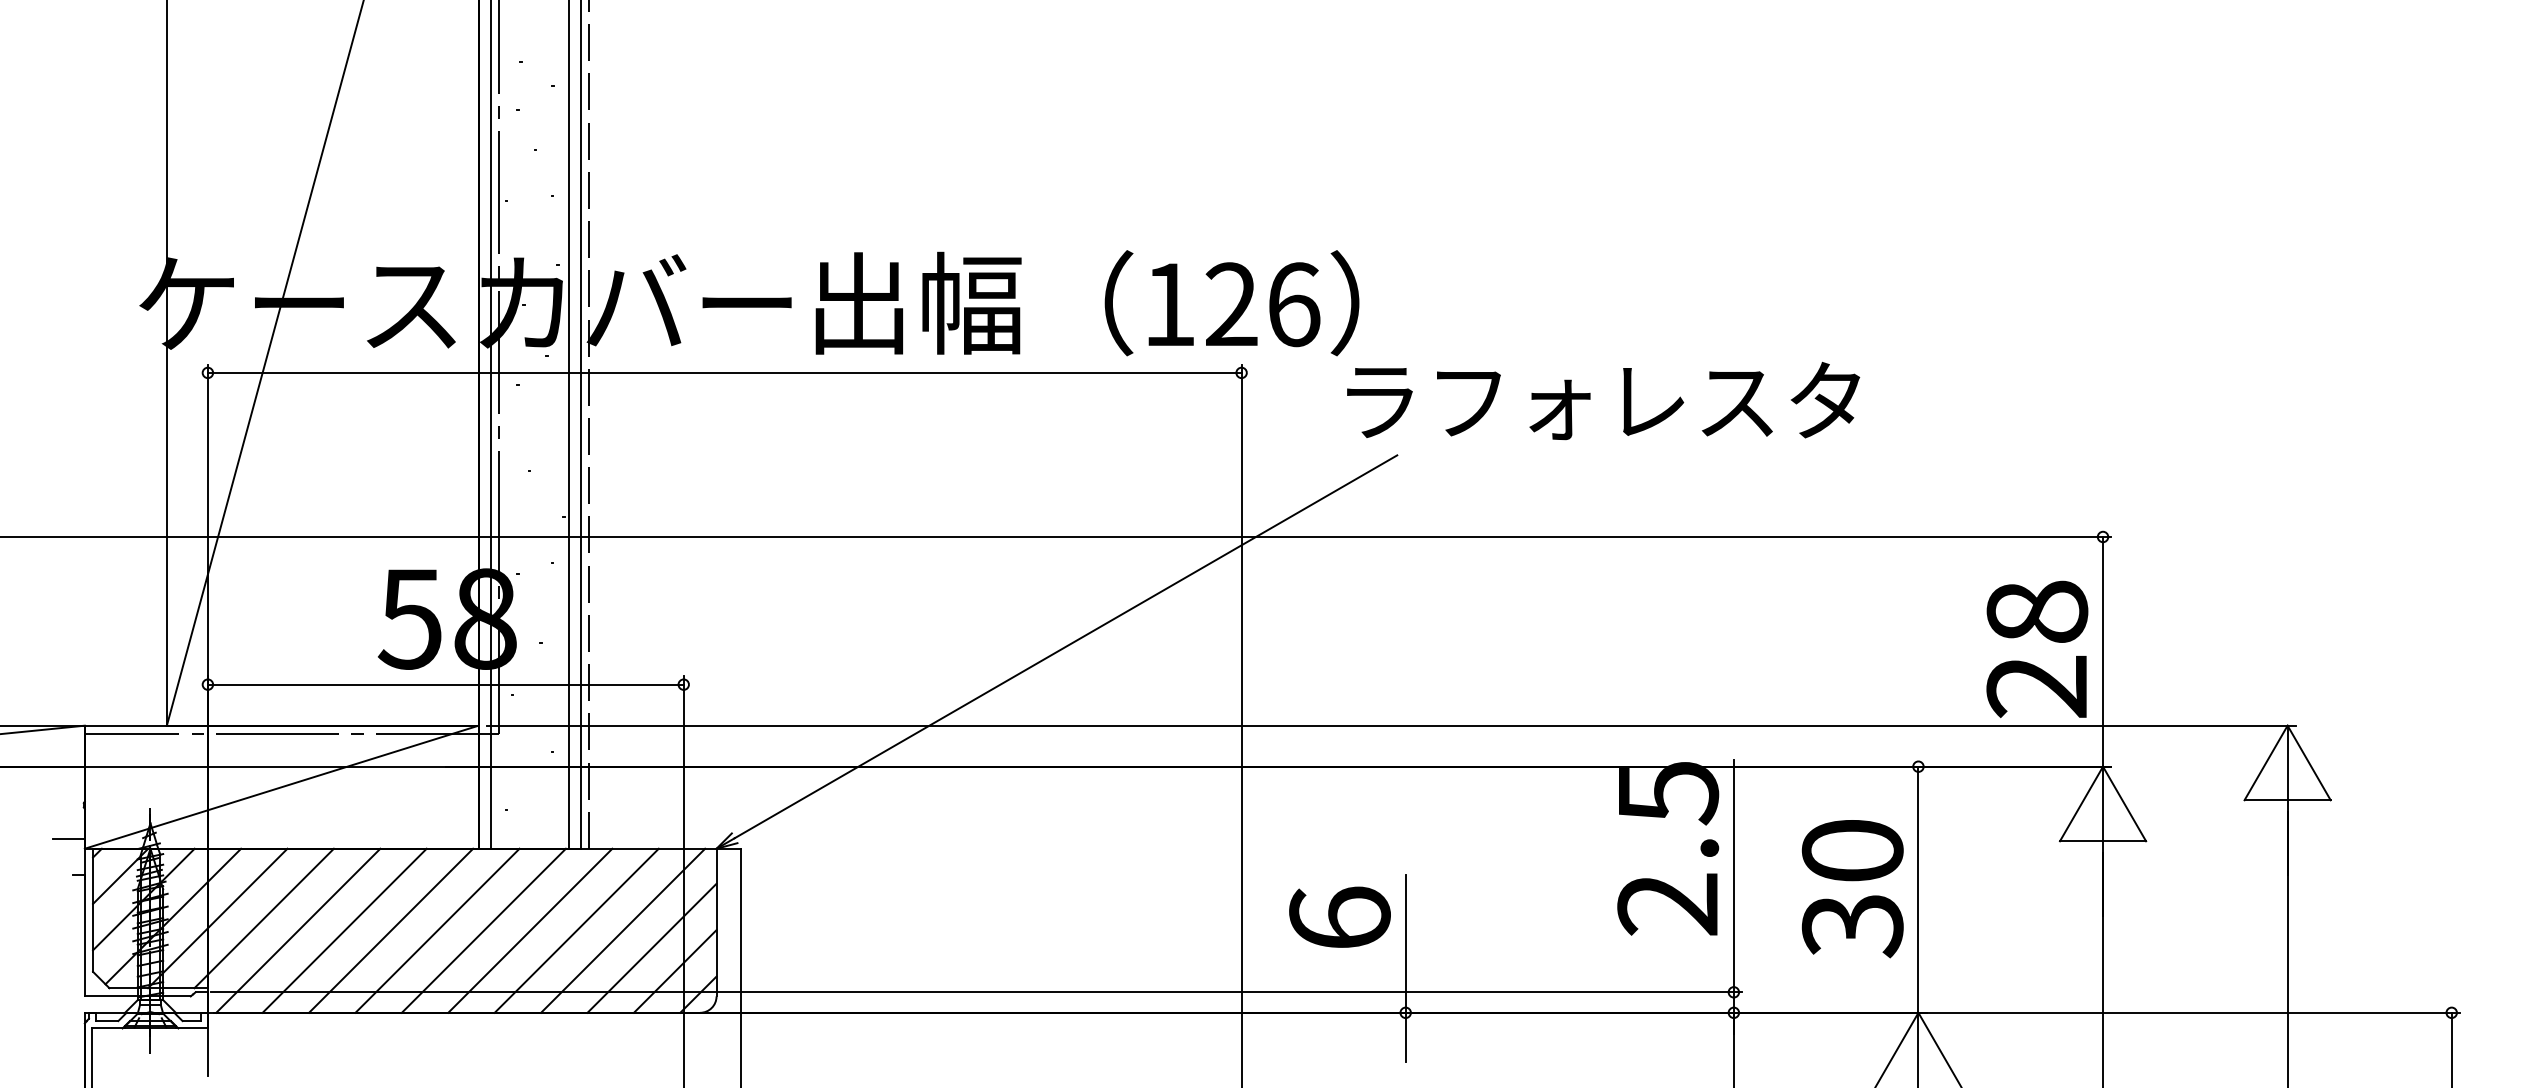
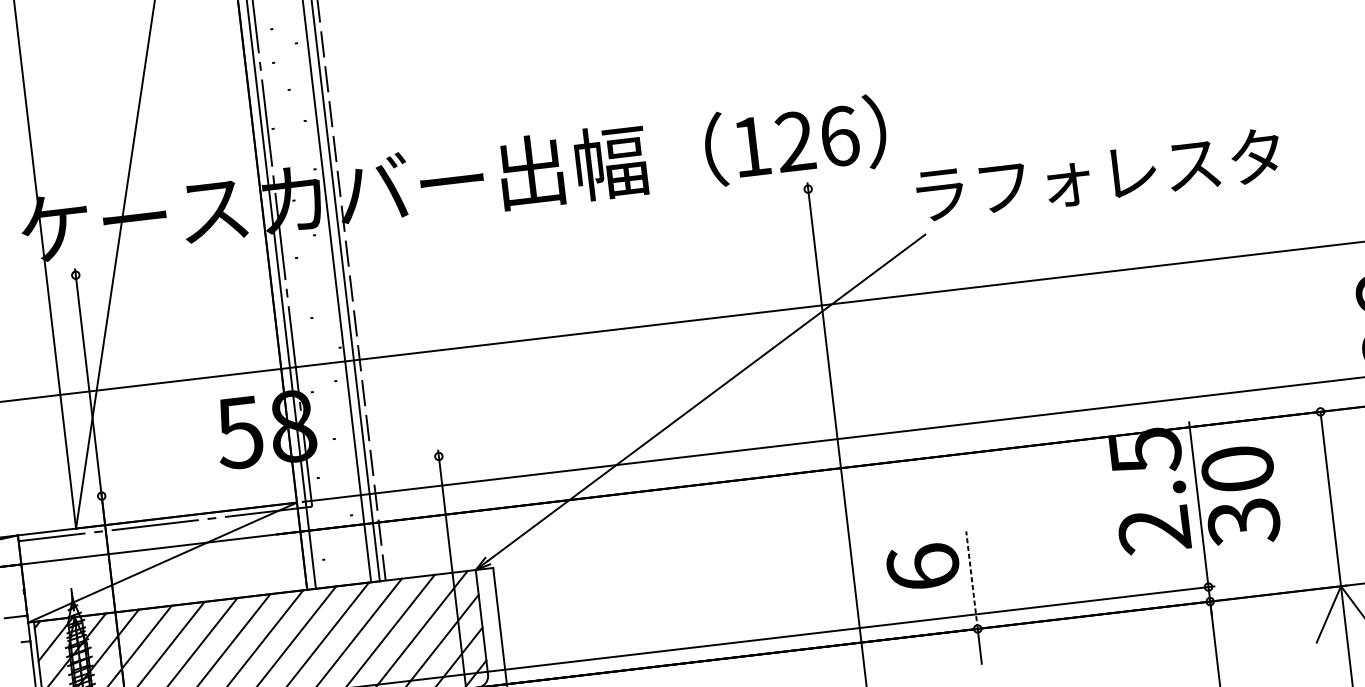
line: (724, 372) -> (441, 231), removed
text: (1603, 400) -> (1098, 174), moved
line: (445, 684) -> (270, 476), removed
text: (1852, 889) -> (1240, 496), moved
line: (1405, 944) -> (971, 580), solid -> dashed

